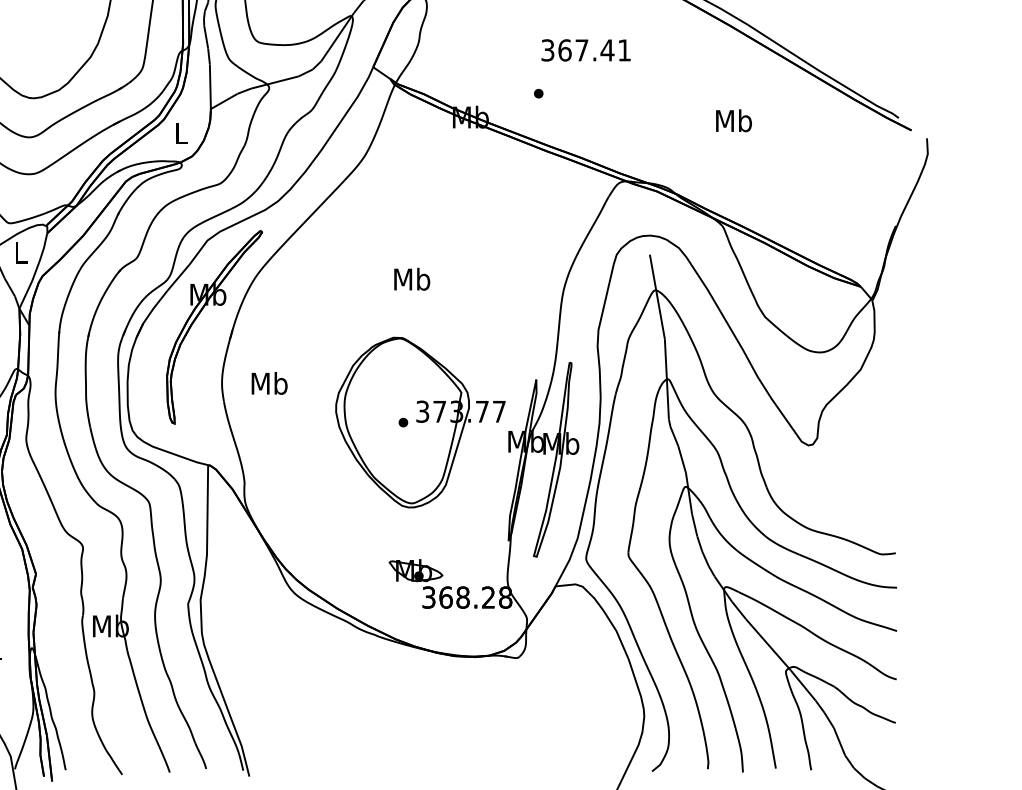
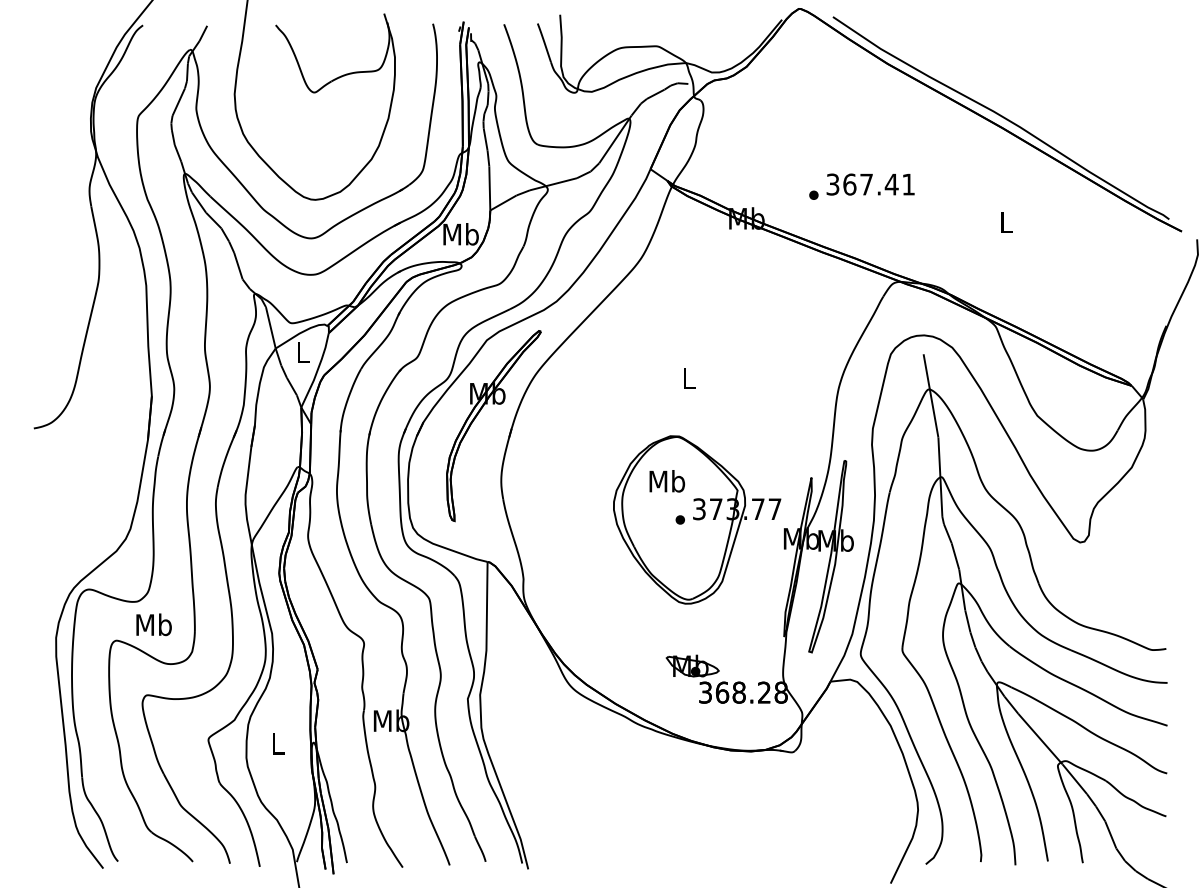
text: (585, 50) -> (870, 184), moved
text: (733, 120) -> (1006, 221), Mb -> L
text: (180, 133) -> (460, 234), L -> Mb
text: (411, 279) -> (688, 378), Mb -> L
text: (269, 383) -> (667, 481), moved

